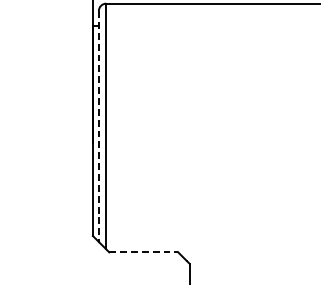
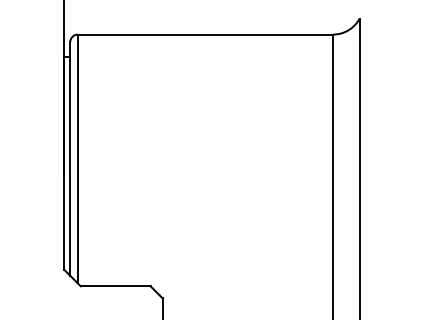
line: (99, 126) -> (70, 158), dashed -> solid
line: (143, 252) -> (115, 286), dashed -> solid

